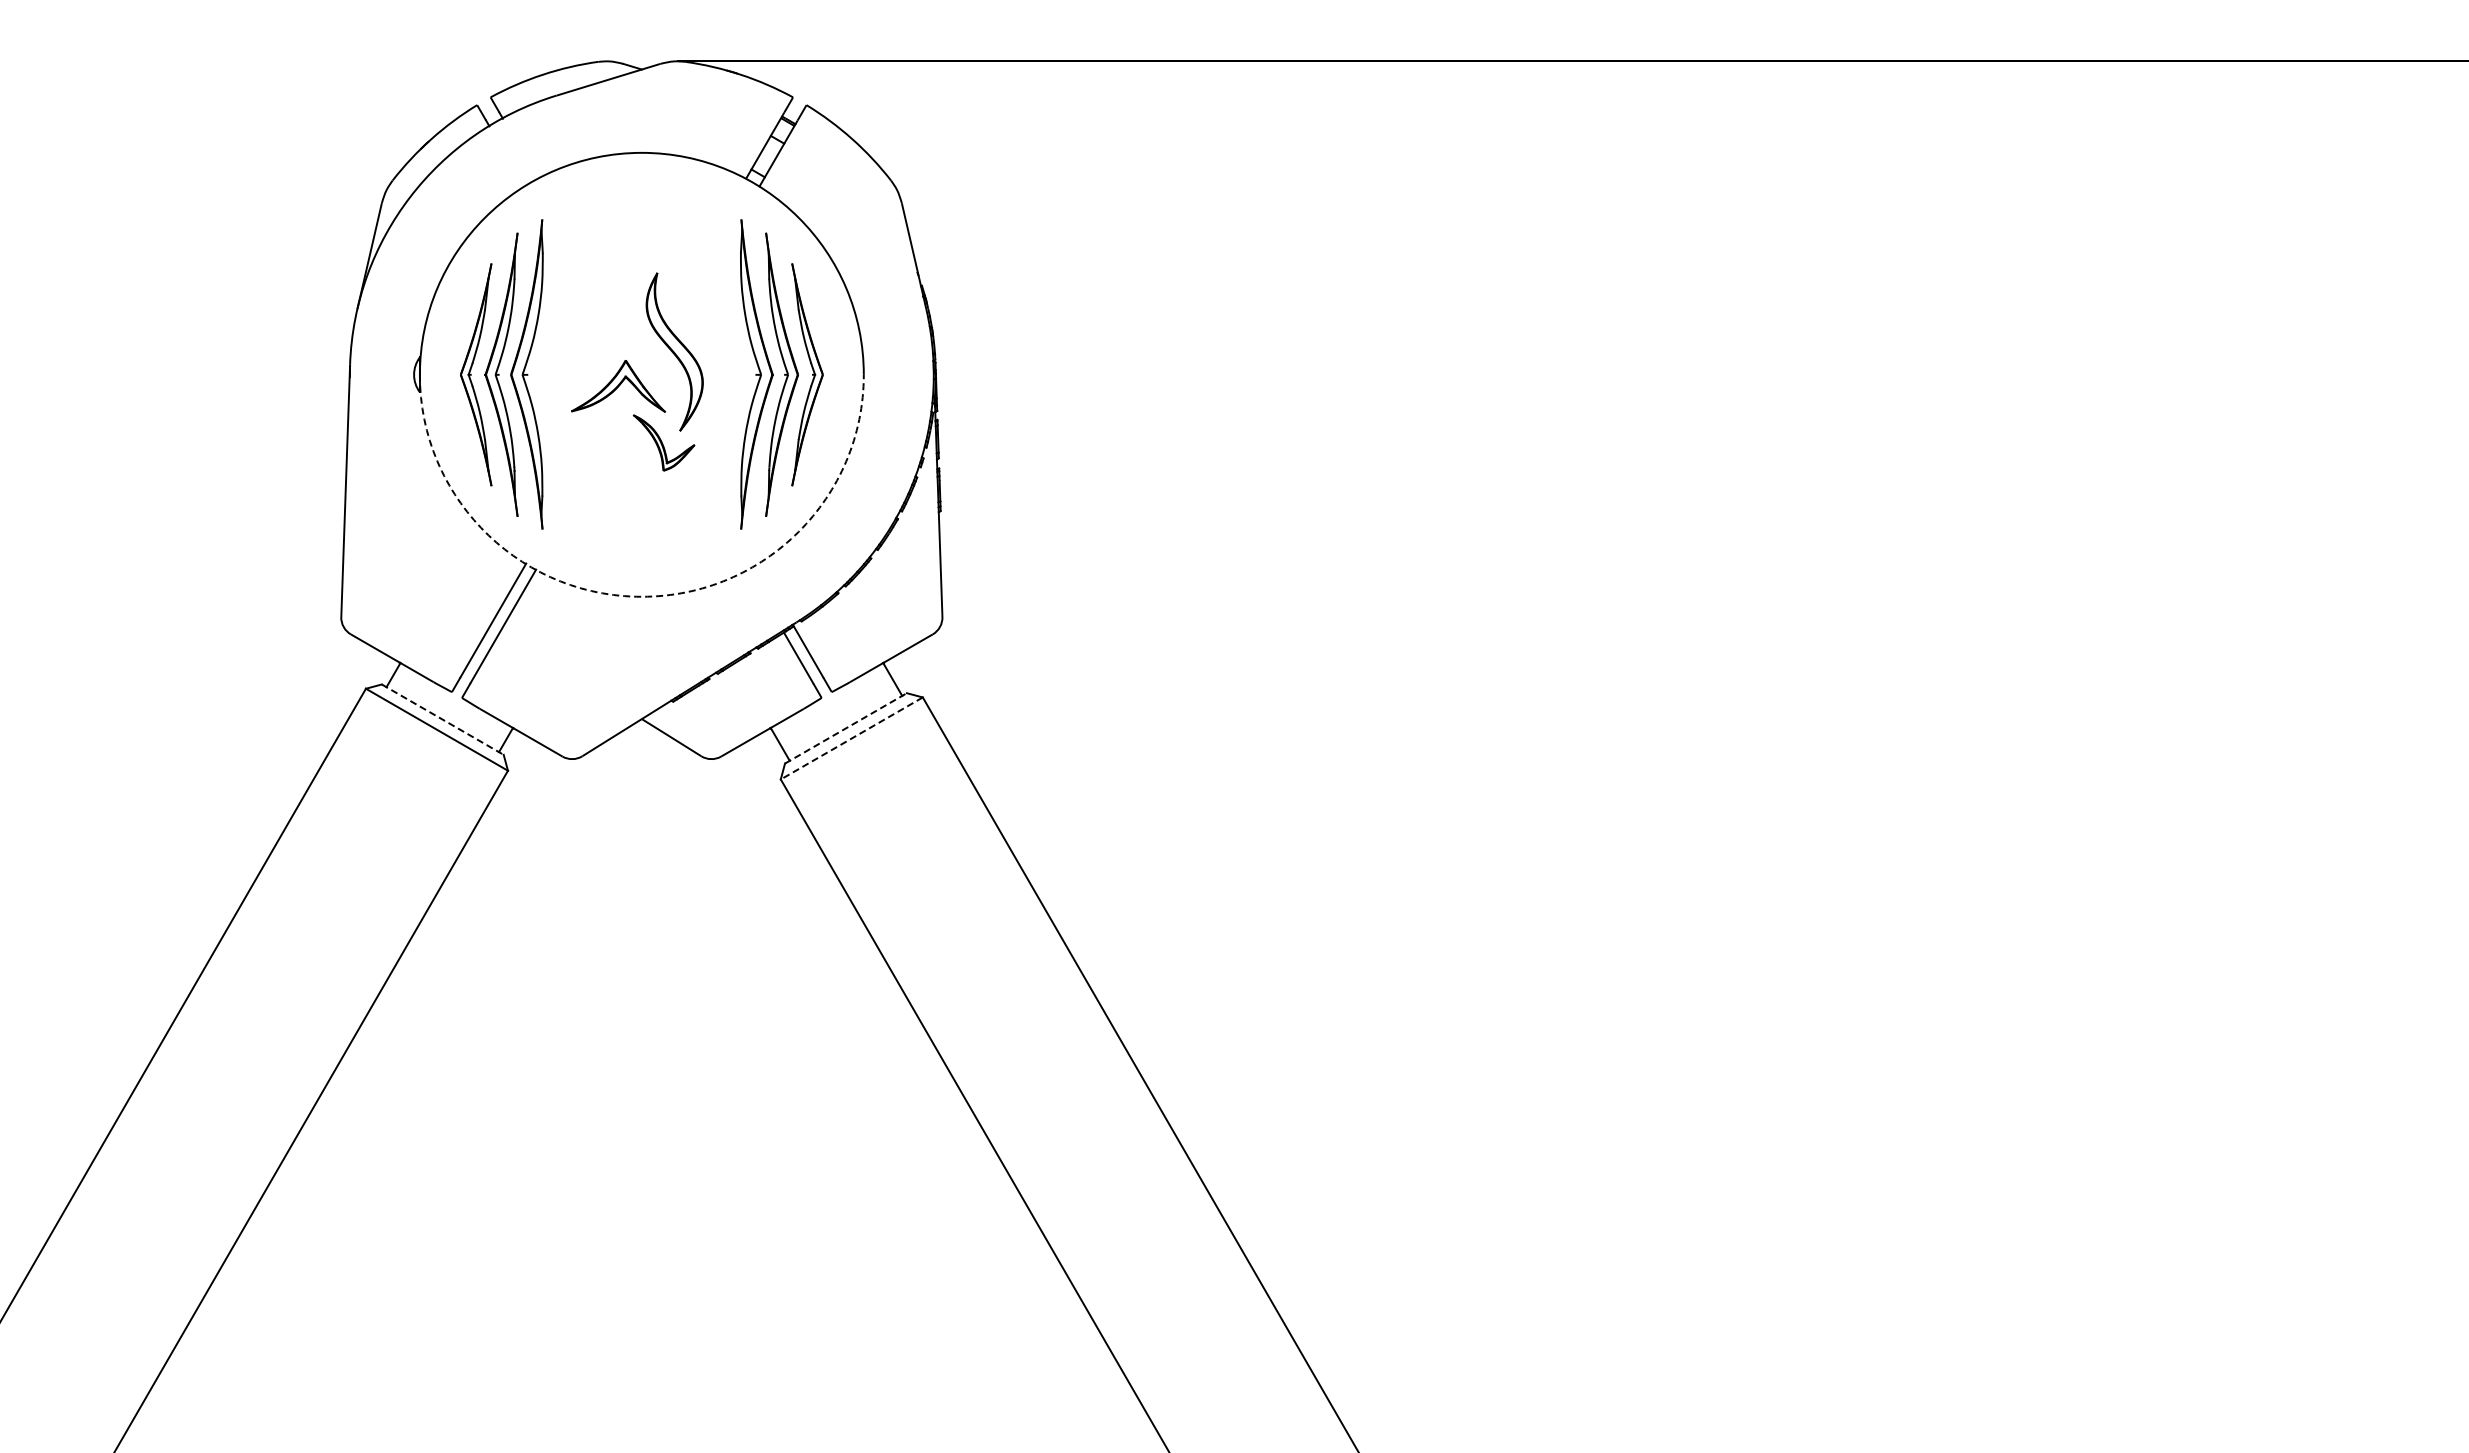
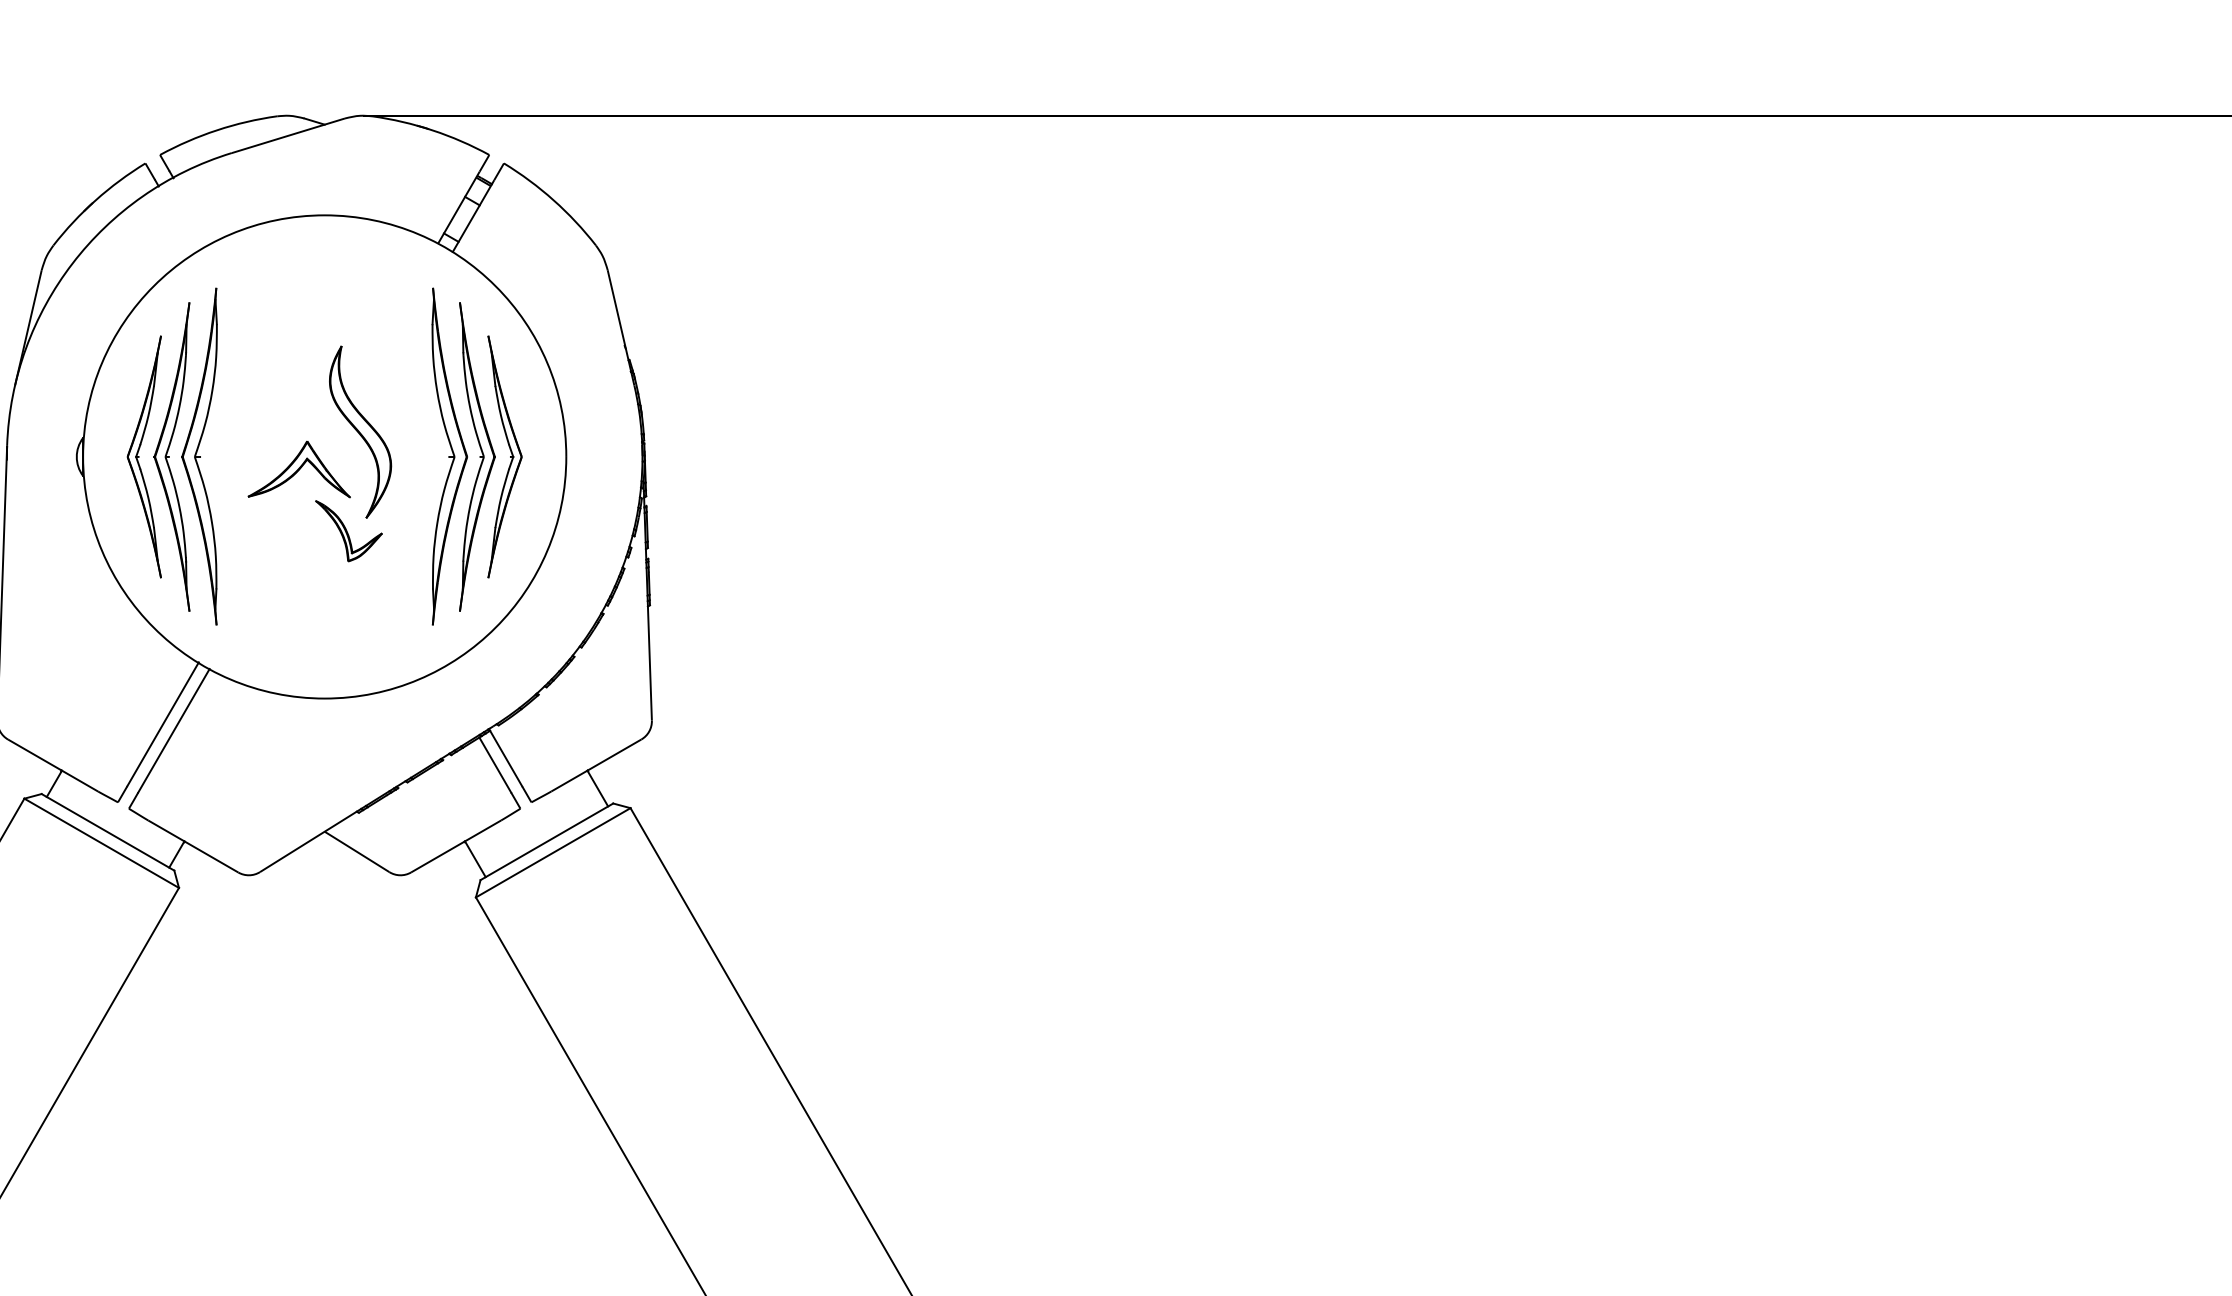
arc: (641, 596) -> (324, 698), dashed -> solid
line: (443, 719) -> (108, 832), dashed -> solid
line: (846, 728) -> (547, 841), dashed -> solid
line: (851, 738) -> (552, 852), dashed -> solid

